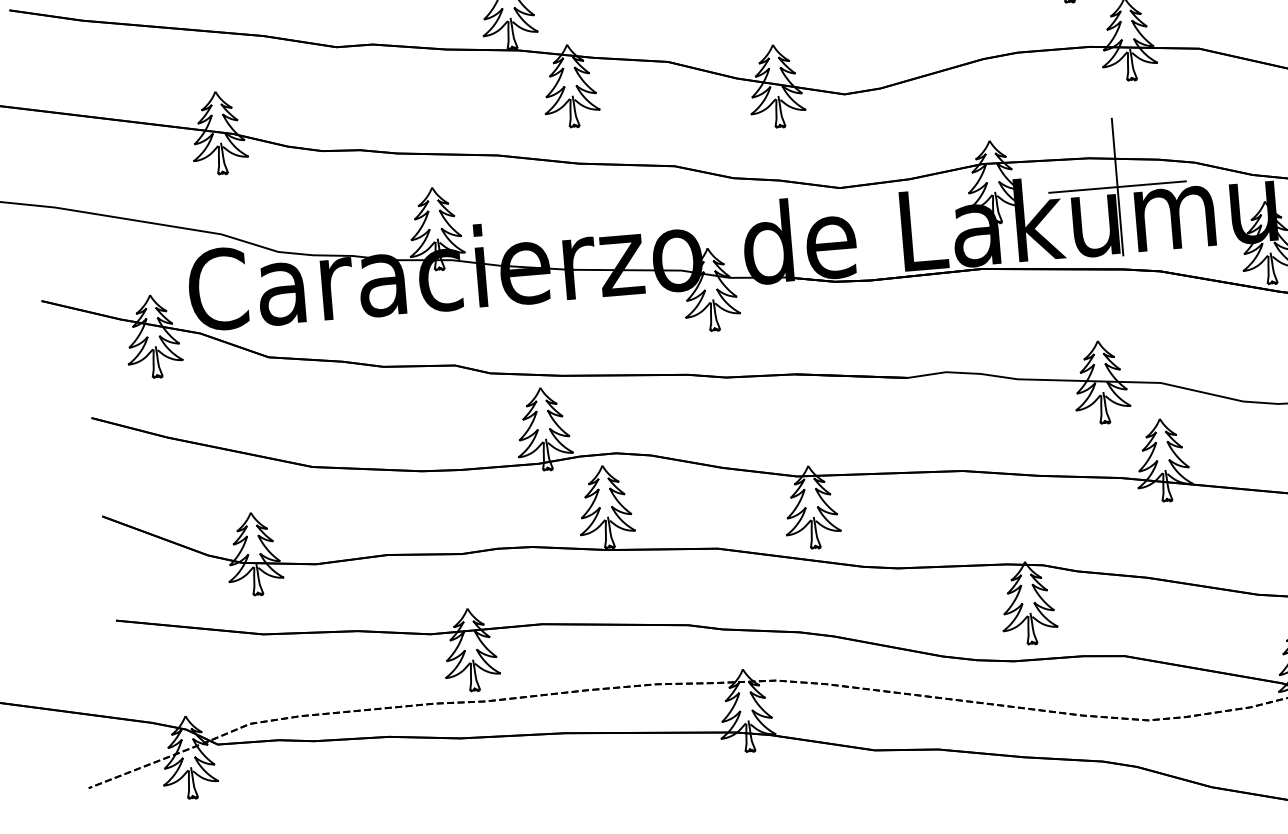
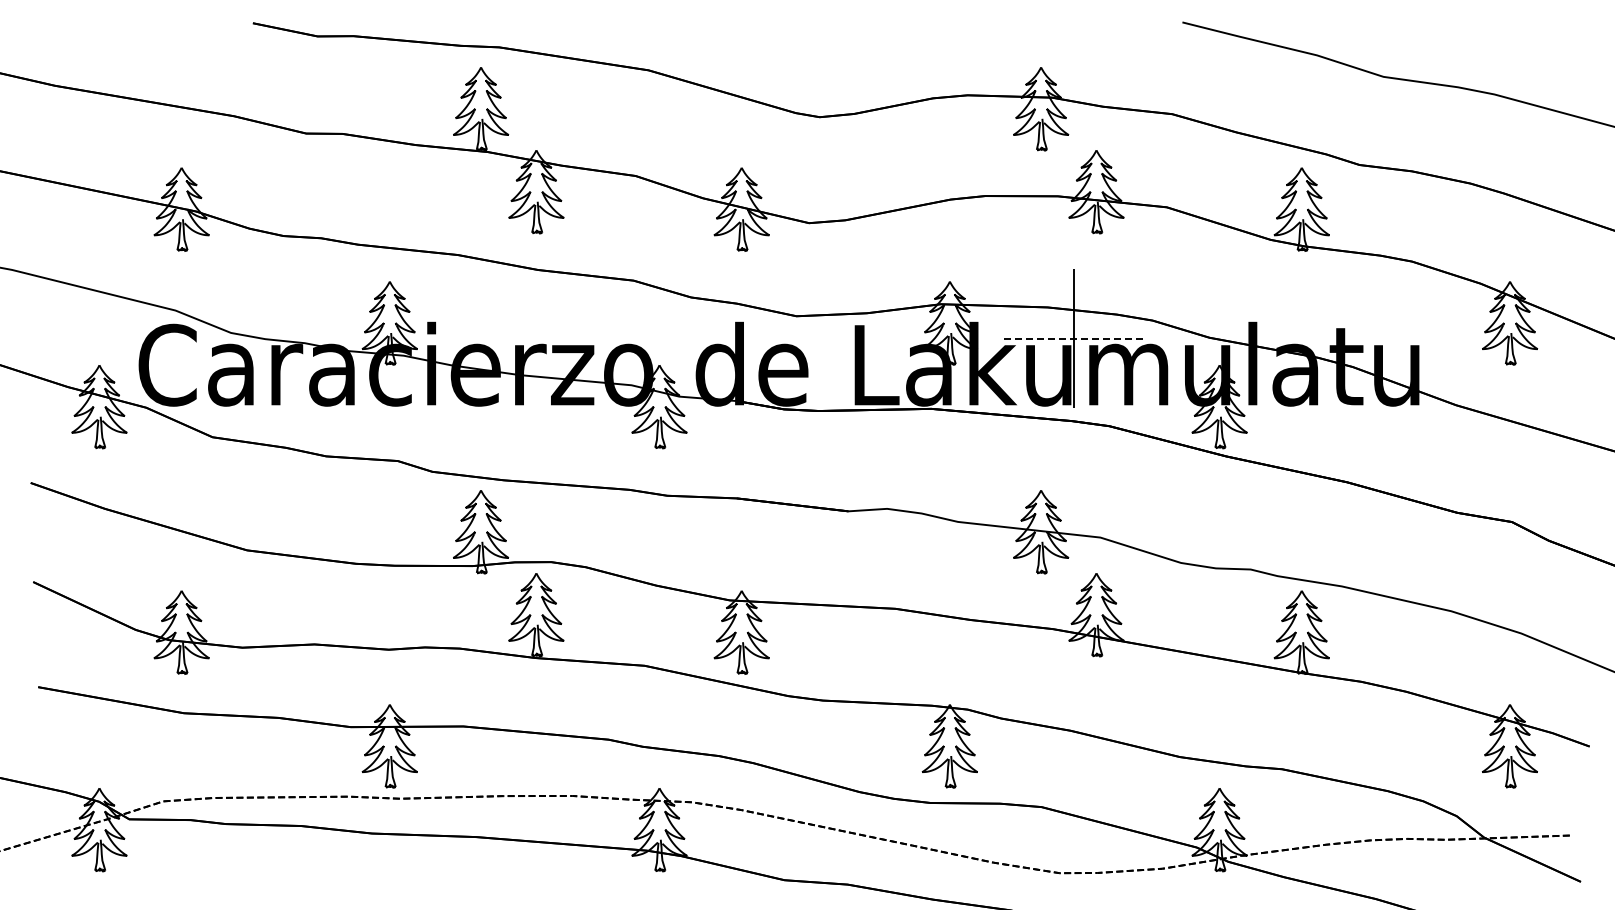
line: (1117, 187) -> (1073, 338), solid -> dashed

